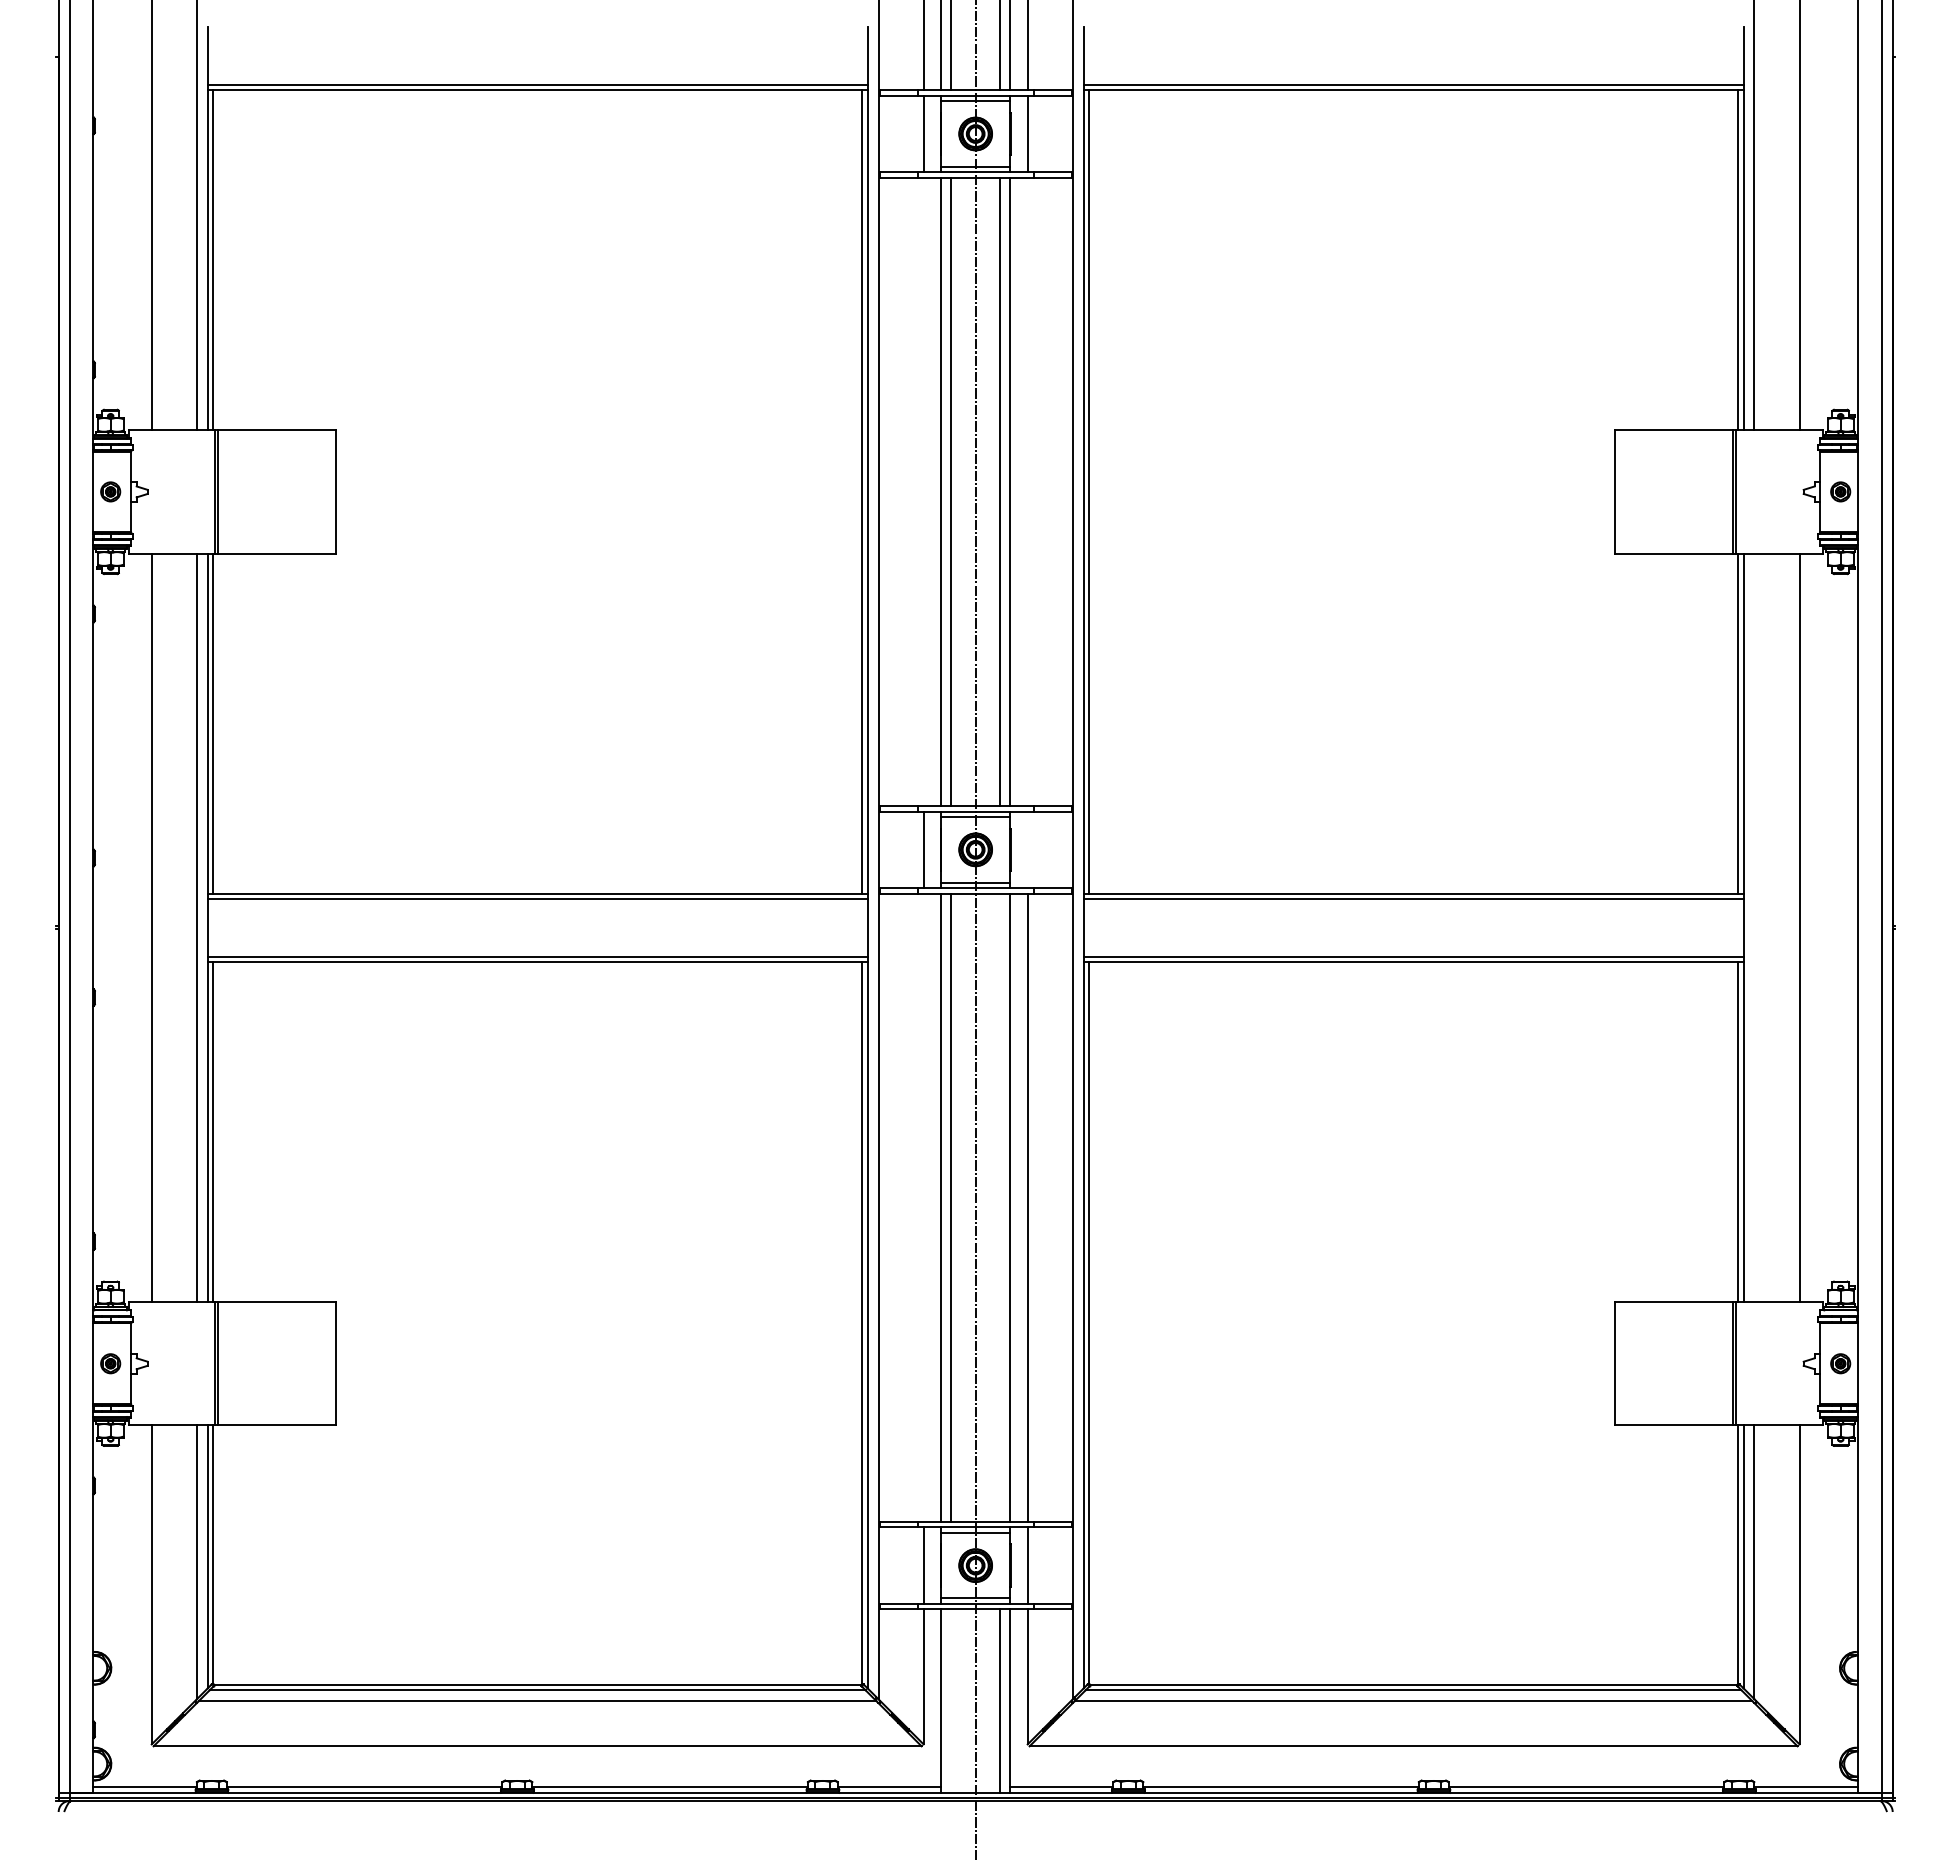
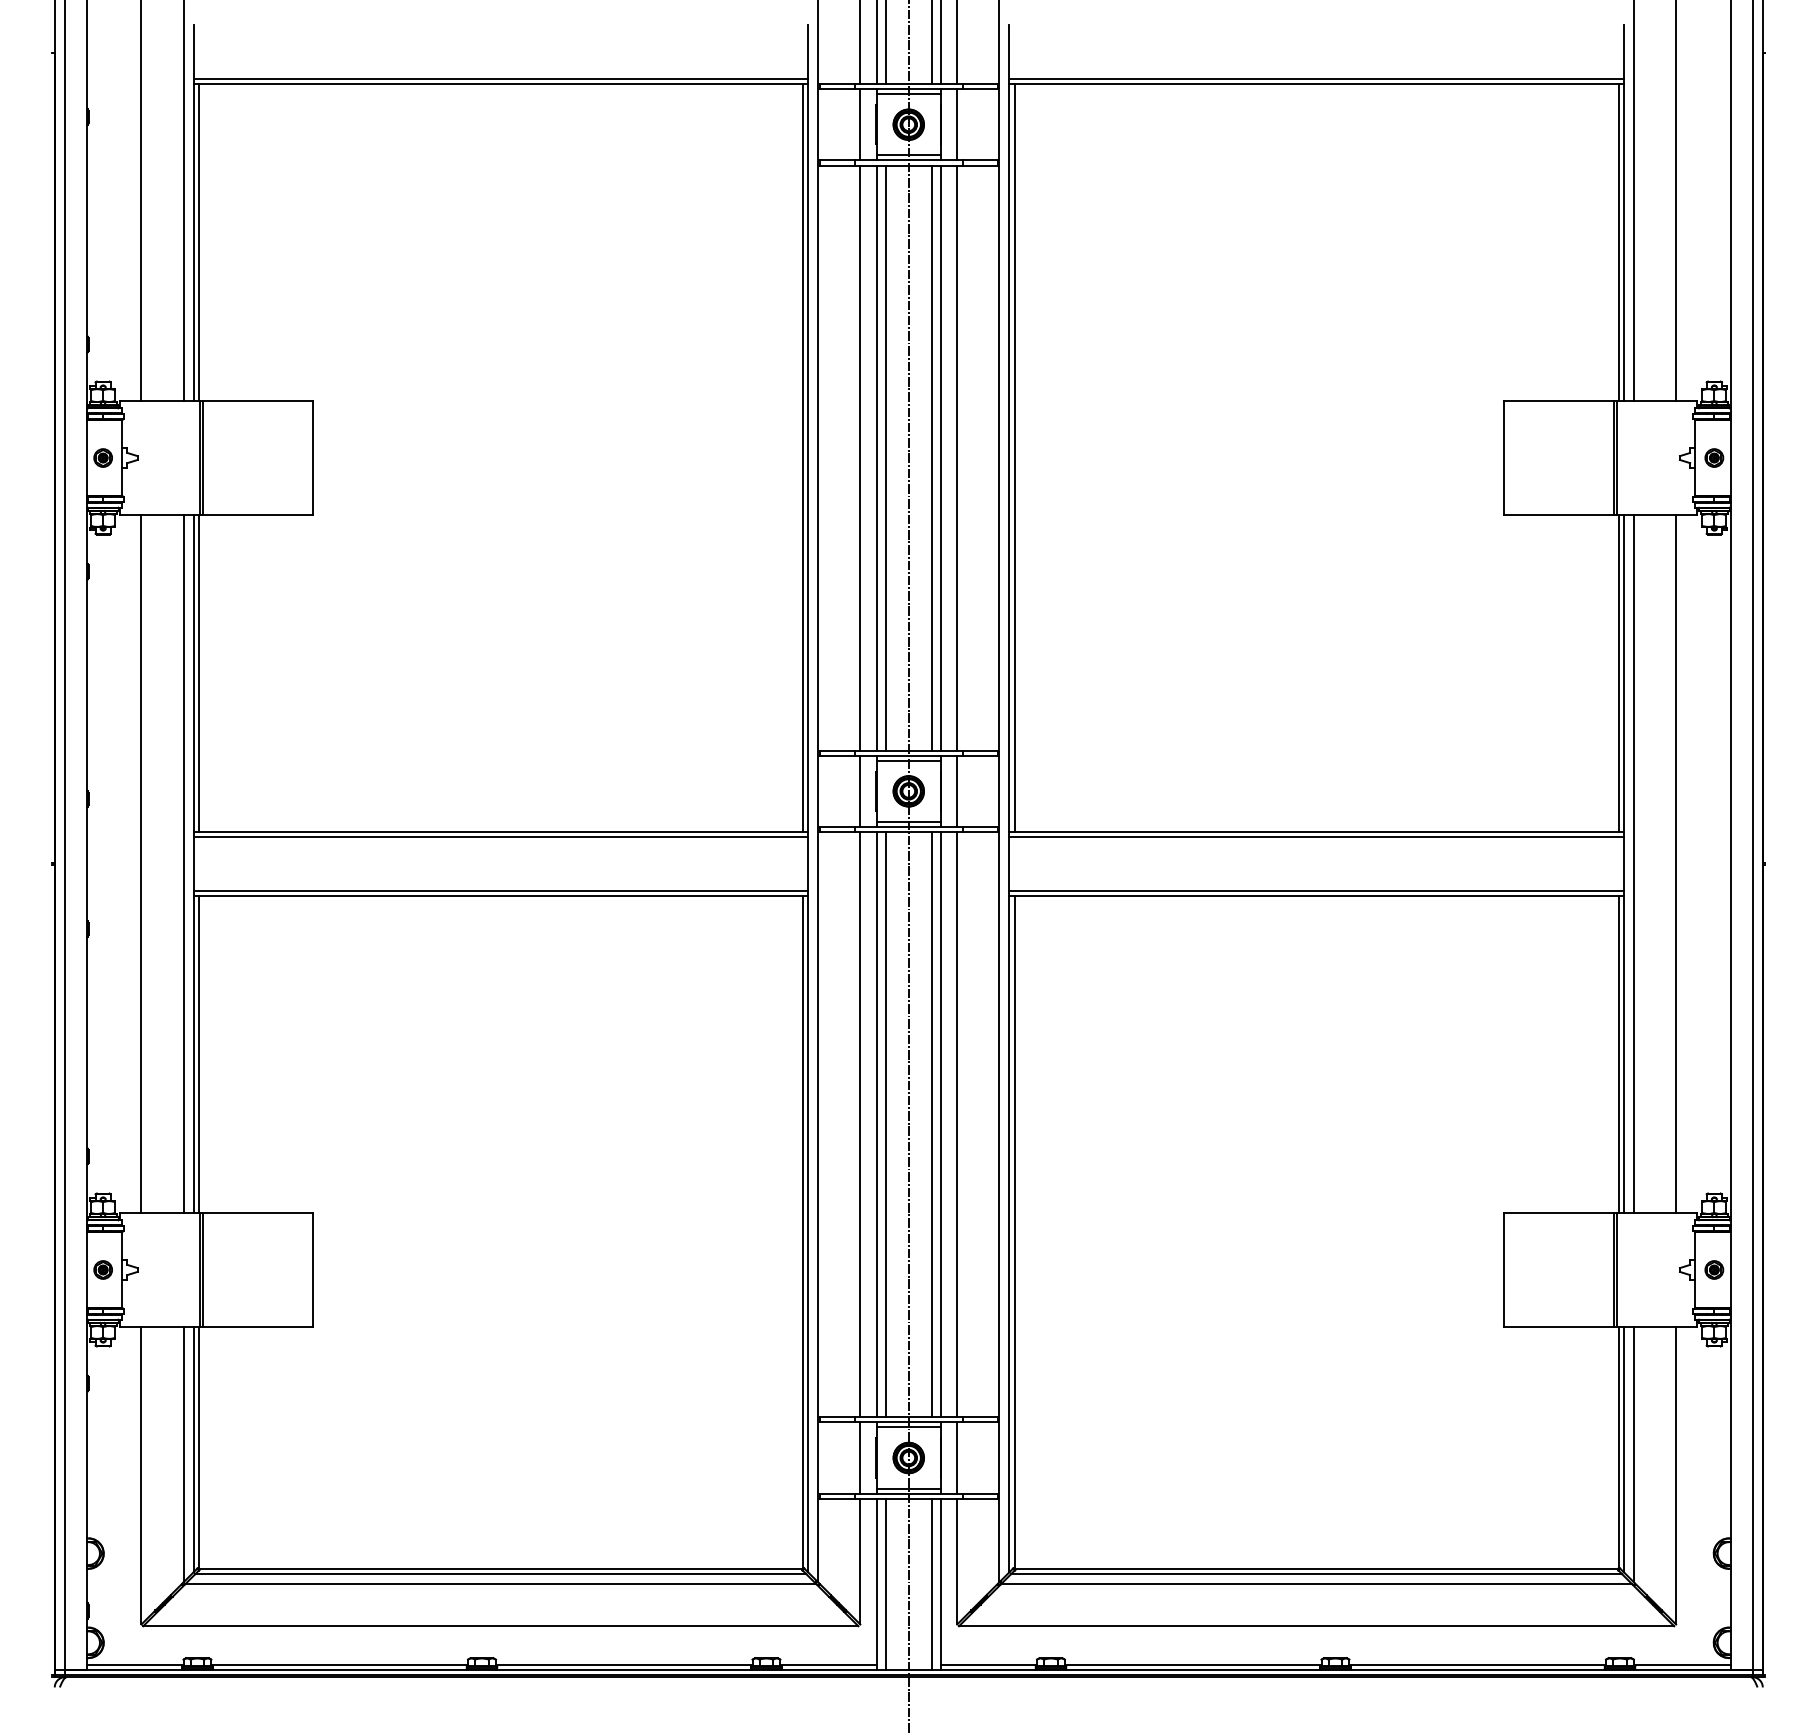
line: (923, 491) -> (860, 457), added
line: (1027, 491) -> (957, 457), added
line: (1027, 849) -> (957, 791), added
line: (1754, 927) -> (1634, 863), added
line: (923, 1207) -> (860, 1124), added
line: (1000, 1207) -> (931, 1124), added
line: (951, 1700) -> (886, 1583), added

